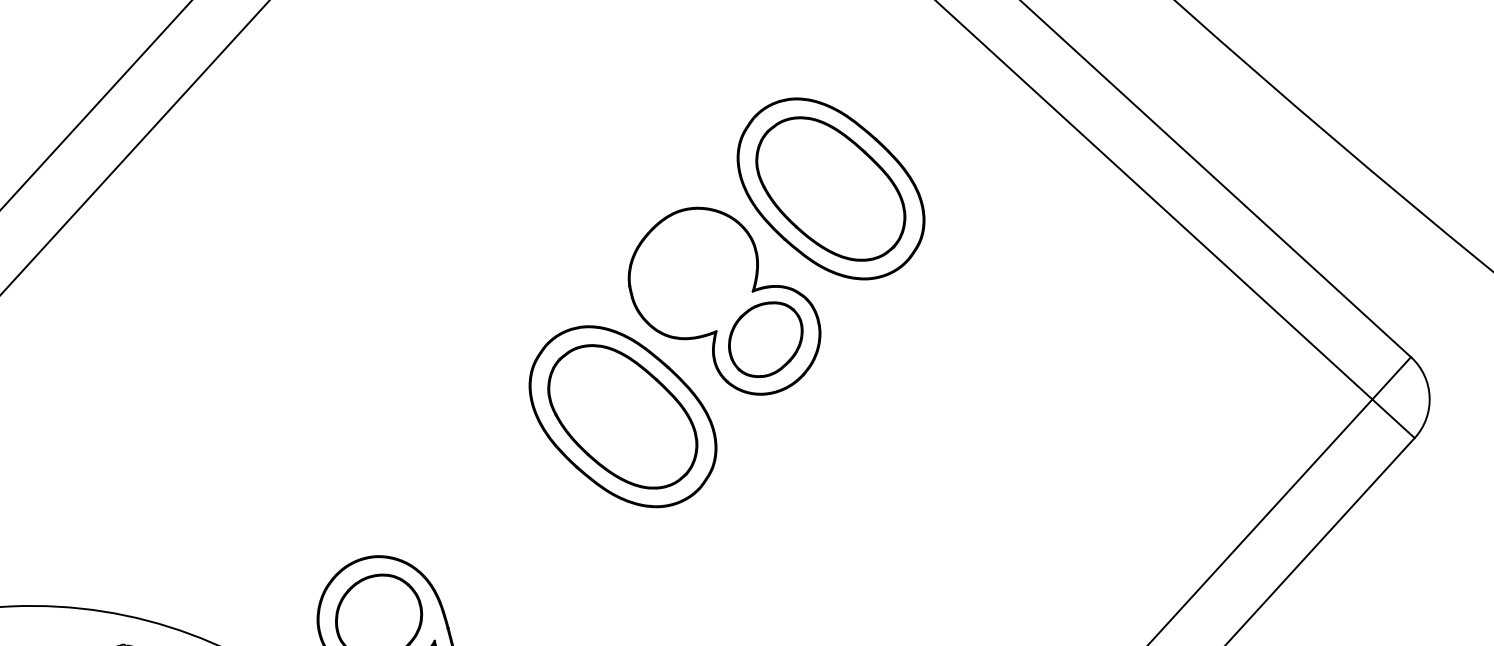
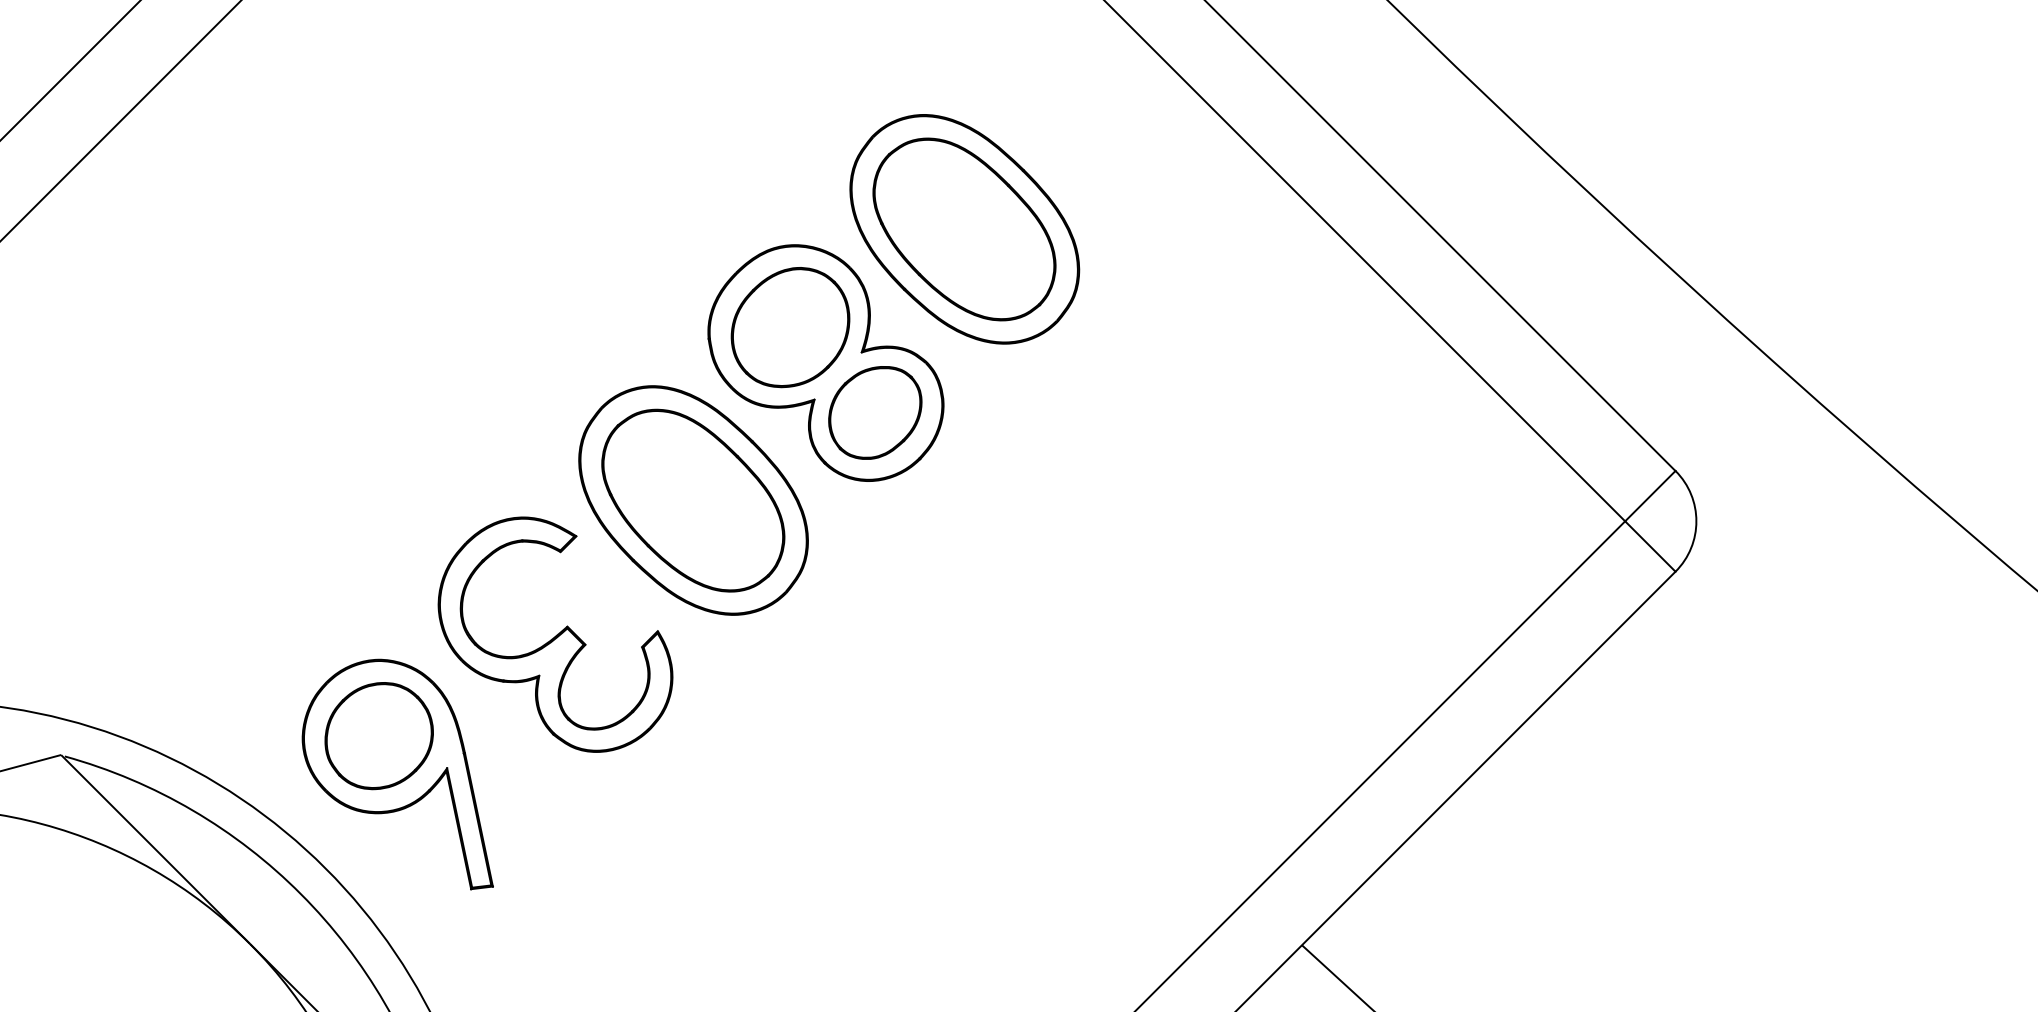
part: (694, 274) -> (790, 327), added
part: (516, 529) -> (555, 634), added

